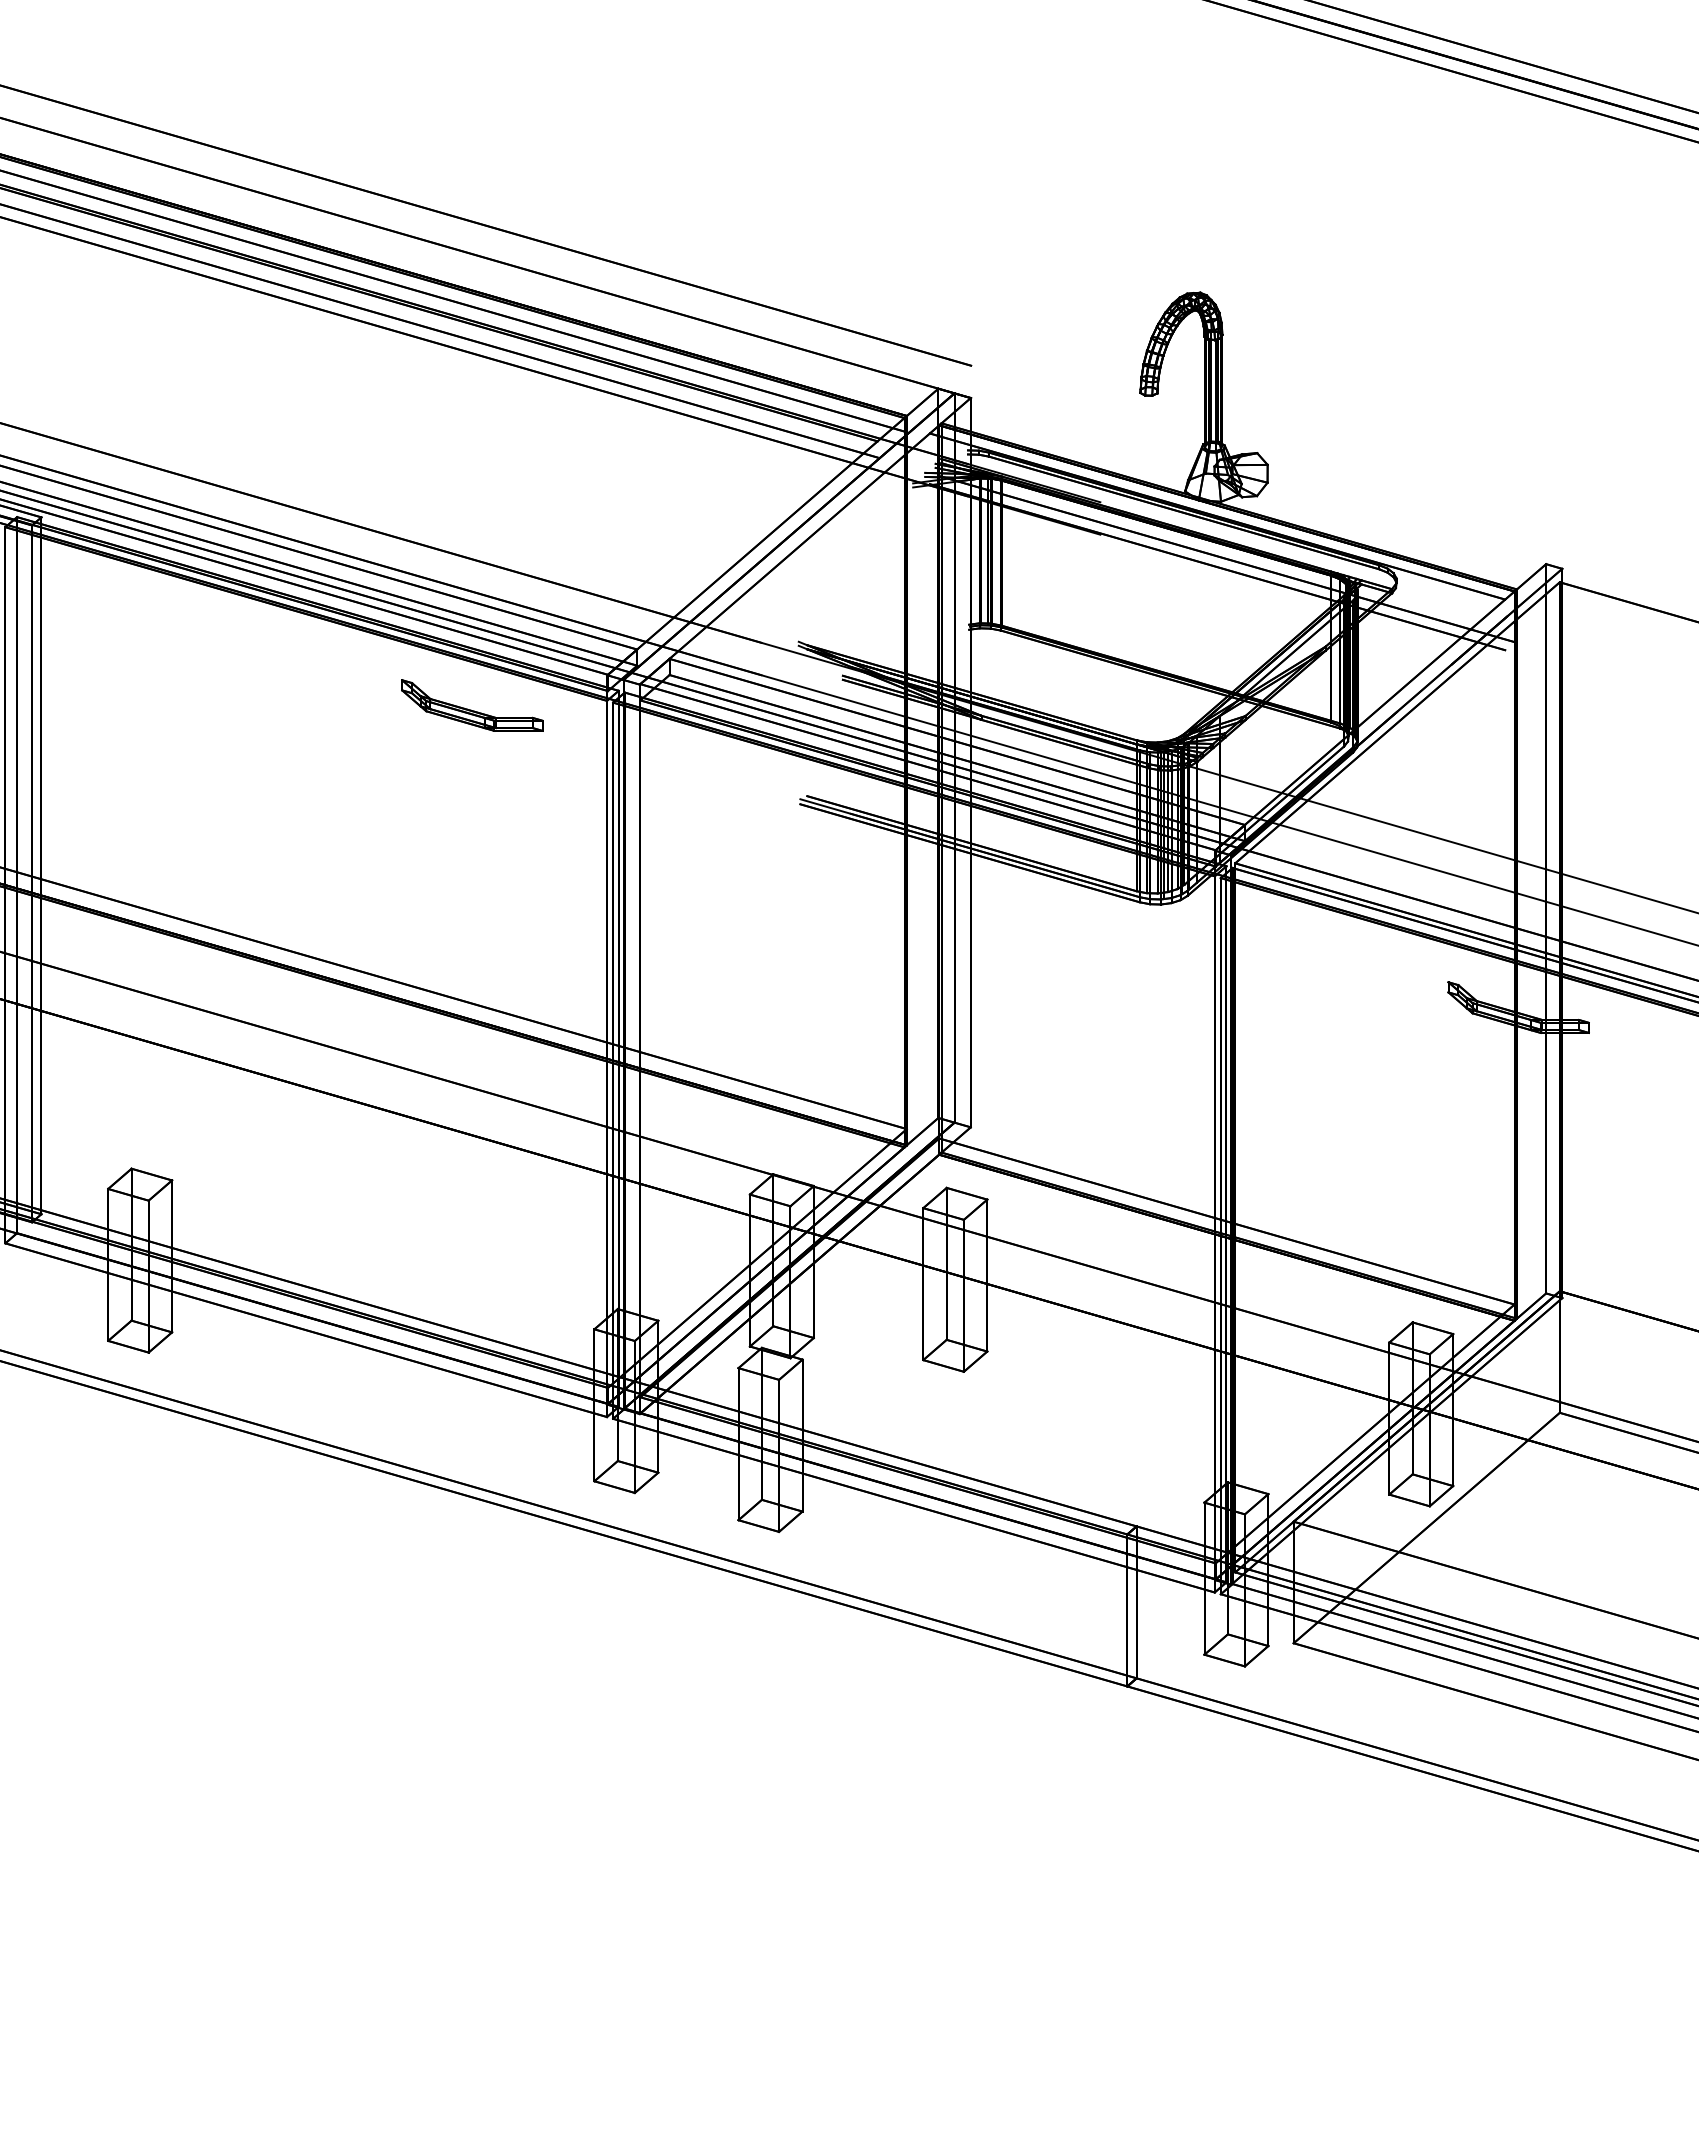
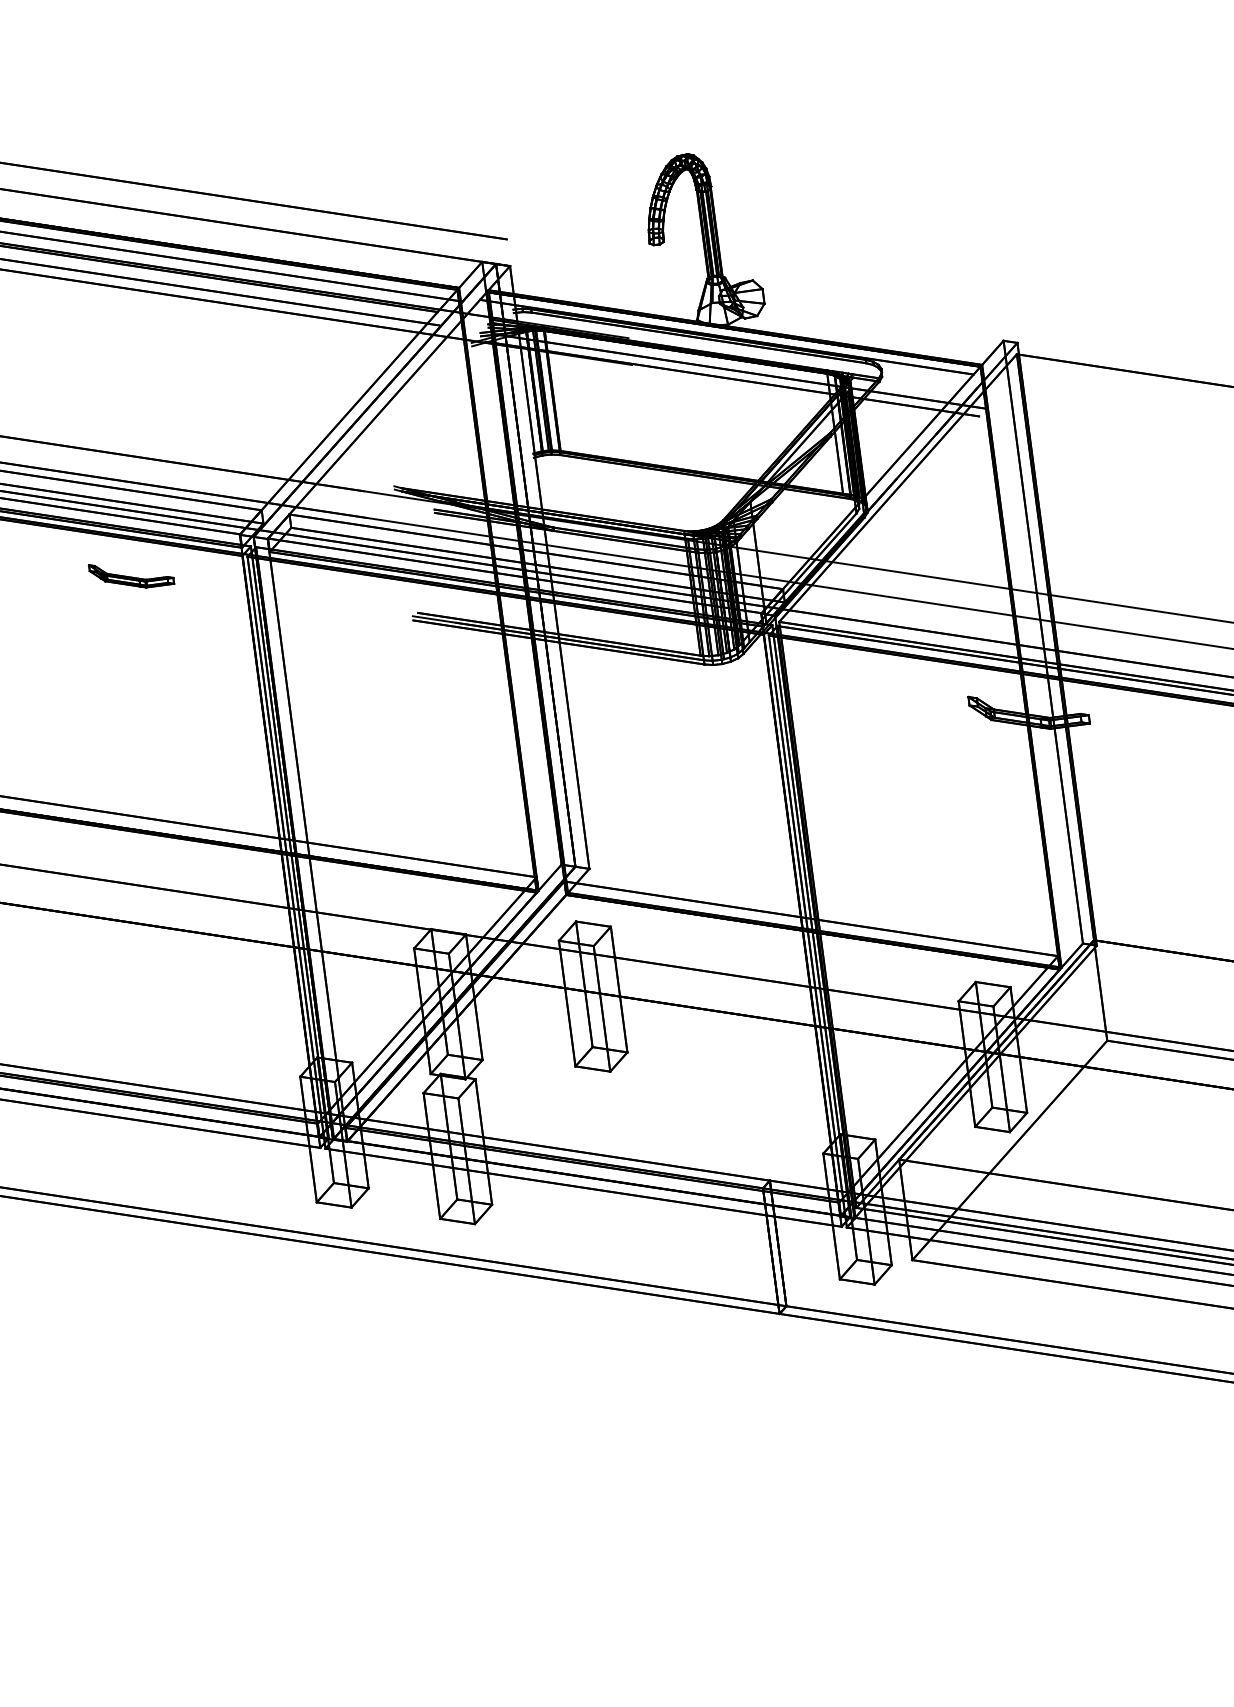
part: (472, 705) -> (131, 574), size x0.7

